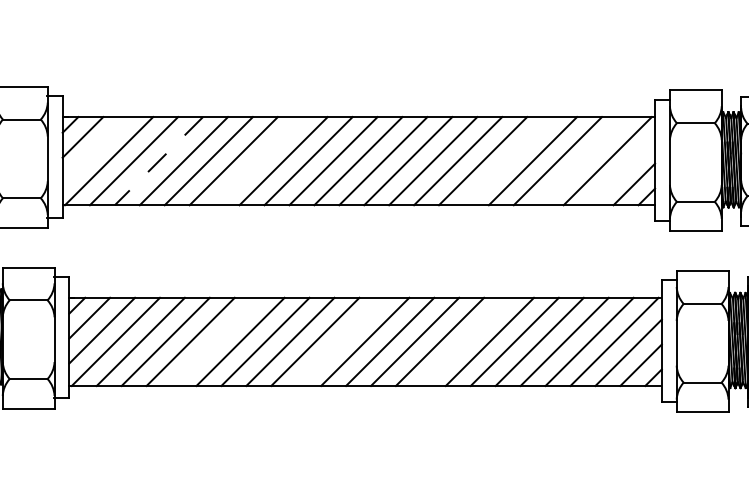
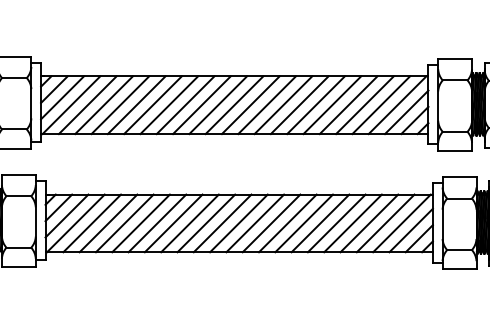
line: (95, 149) -> (62, 97), added
line: (159, 161) -> (104, 105), dashed -> solid
line: (259, 161) -> (169, 105), added
line: (508, 161) -> (332, 105), added
line: (583, 161) -> (381, 105), added
line: (621, 172) -> (406, 112), added
line: (214, 342) -> (140, 223), added
line: (340, 342) -> (222, 223), added
line: (463, 342) -> (303, 223), added

